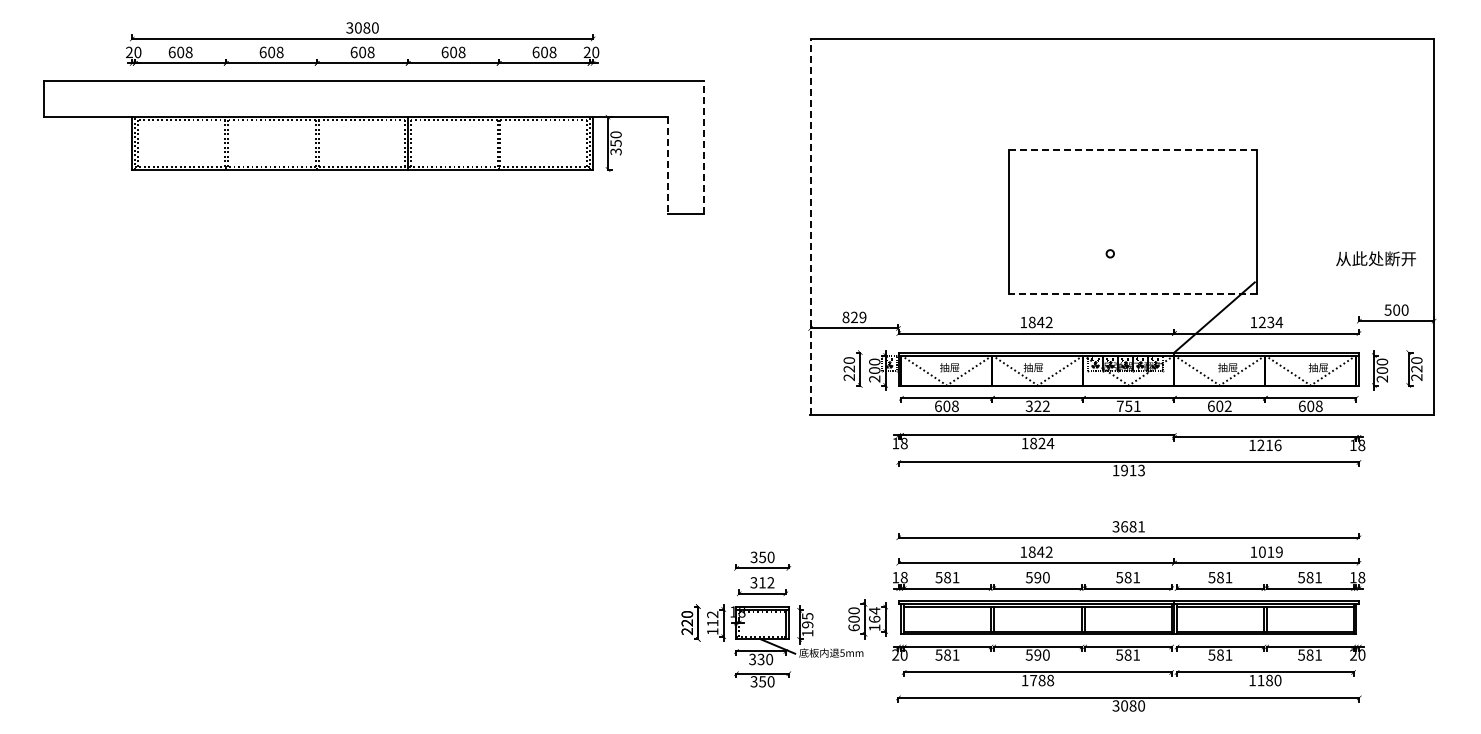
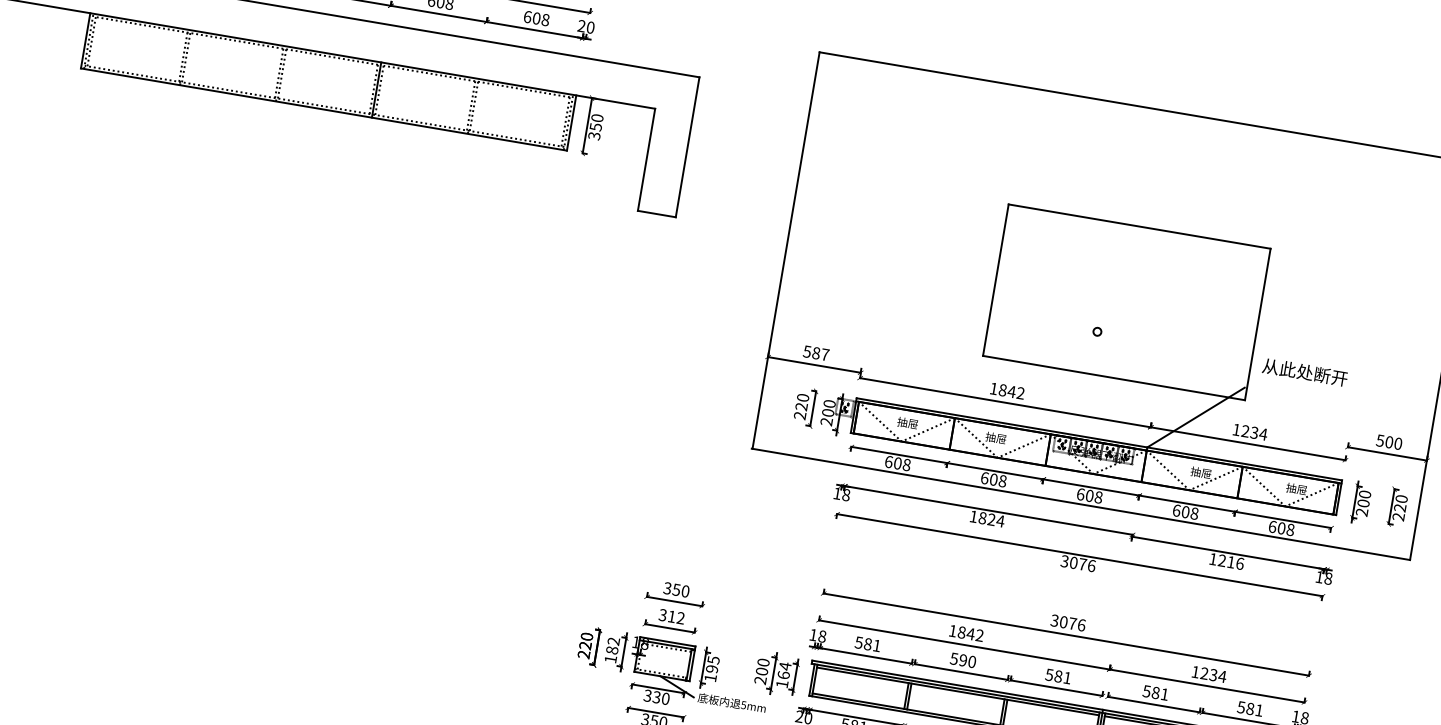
line: (703, 147) -> (687, 147), dashed -> solid
line: (1133, 150) -> (1140, 226), dashed -> solid
line: (667, 166) -> (646, 160), dashed -> solid
line: (810, 227) -> (785, 250), dashed -> solid
text: (1376, 258) -> (1305, 372), moved
line: (1132, 293) -> (1113, 377), dashed -> solid
text: (854, 317) -> (816, 353), 829 -> 587
text: (1037, 406) -> (993, 479), 322 -> 608
text: (1128, 406) -> (1089, 496), 751 -> 608
text: (1227, 406) -> (1193, 513), 602 -> 608
text: (1128, 470) -> (1077, 563), 1913 -> 3076
text: (1133, 526) -> (1073, 623), 3681 -> 3076
text: (1270, 551) -> (1213, 674), 1019 -> 1234
text: (712, 622) -> (612, 649), 112 -> 182
text: (853, 627) -> (759, 680), 600 -> 200

